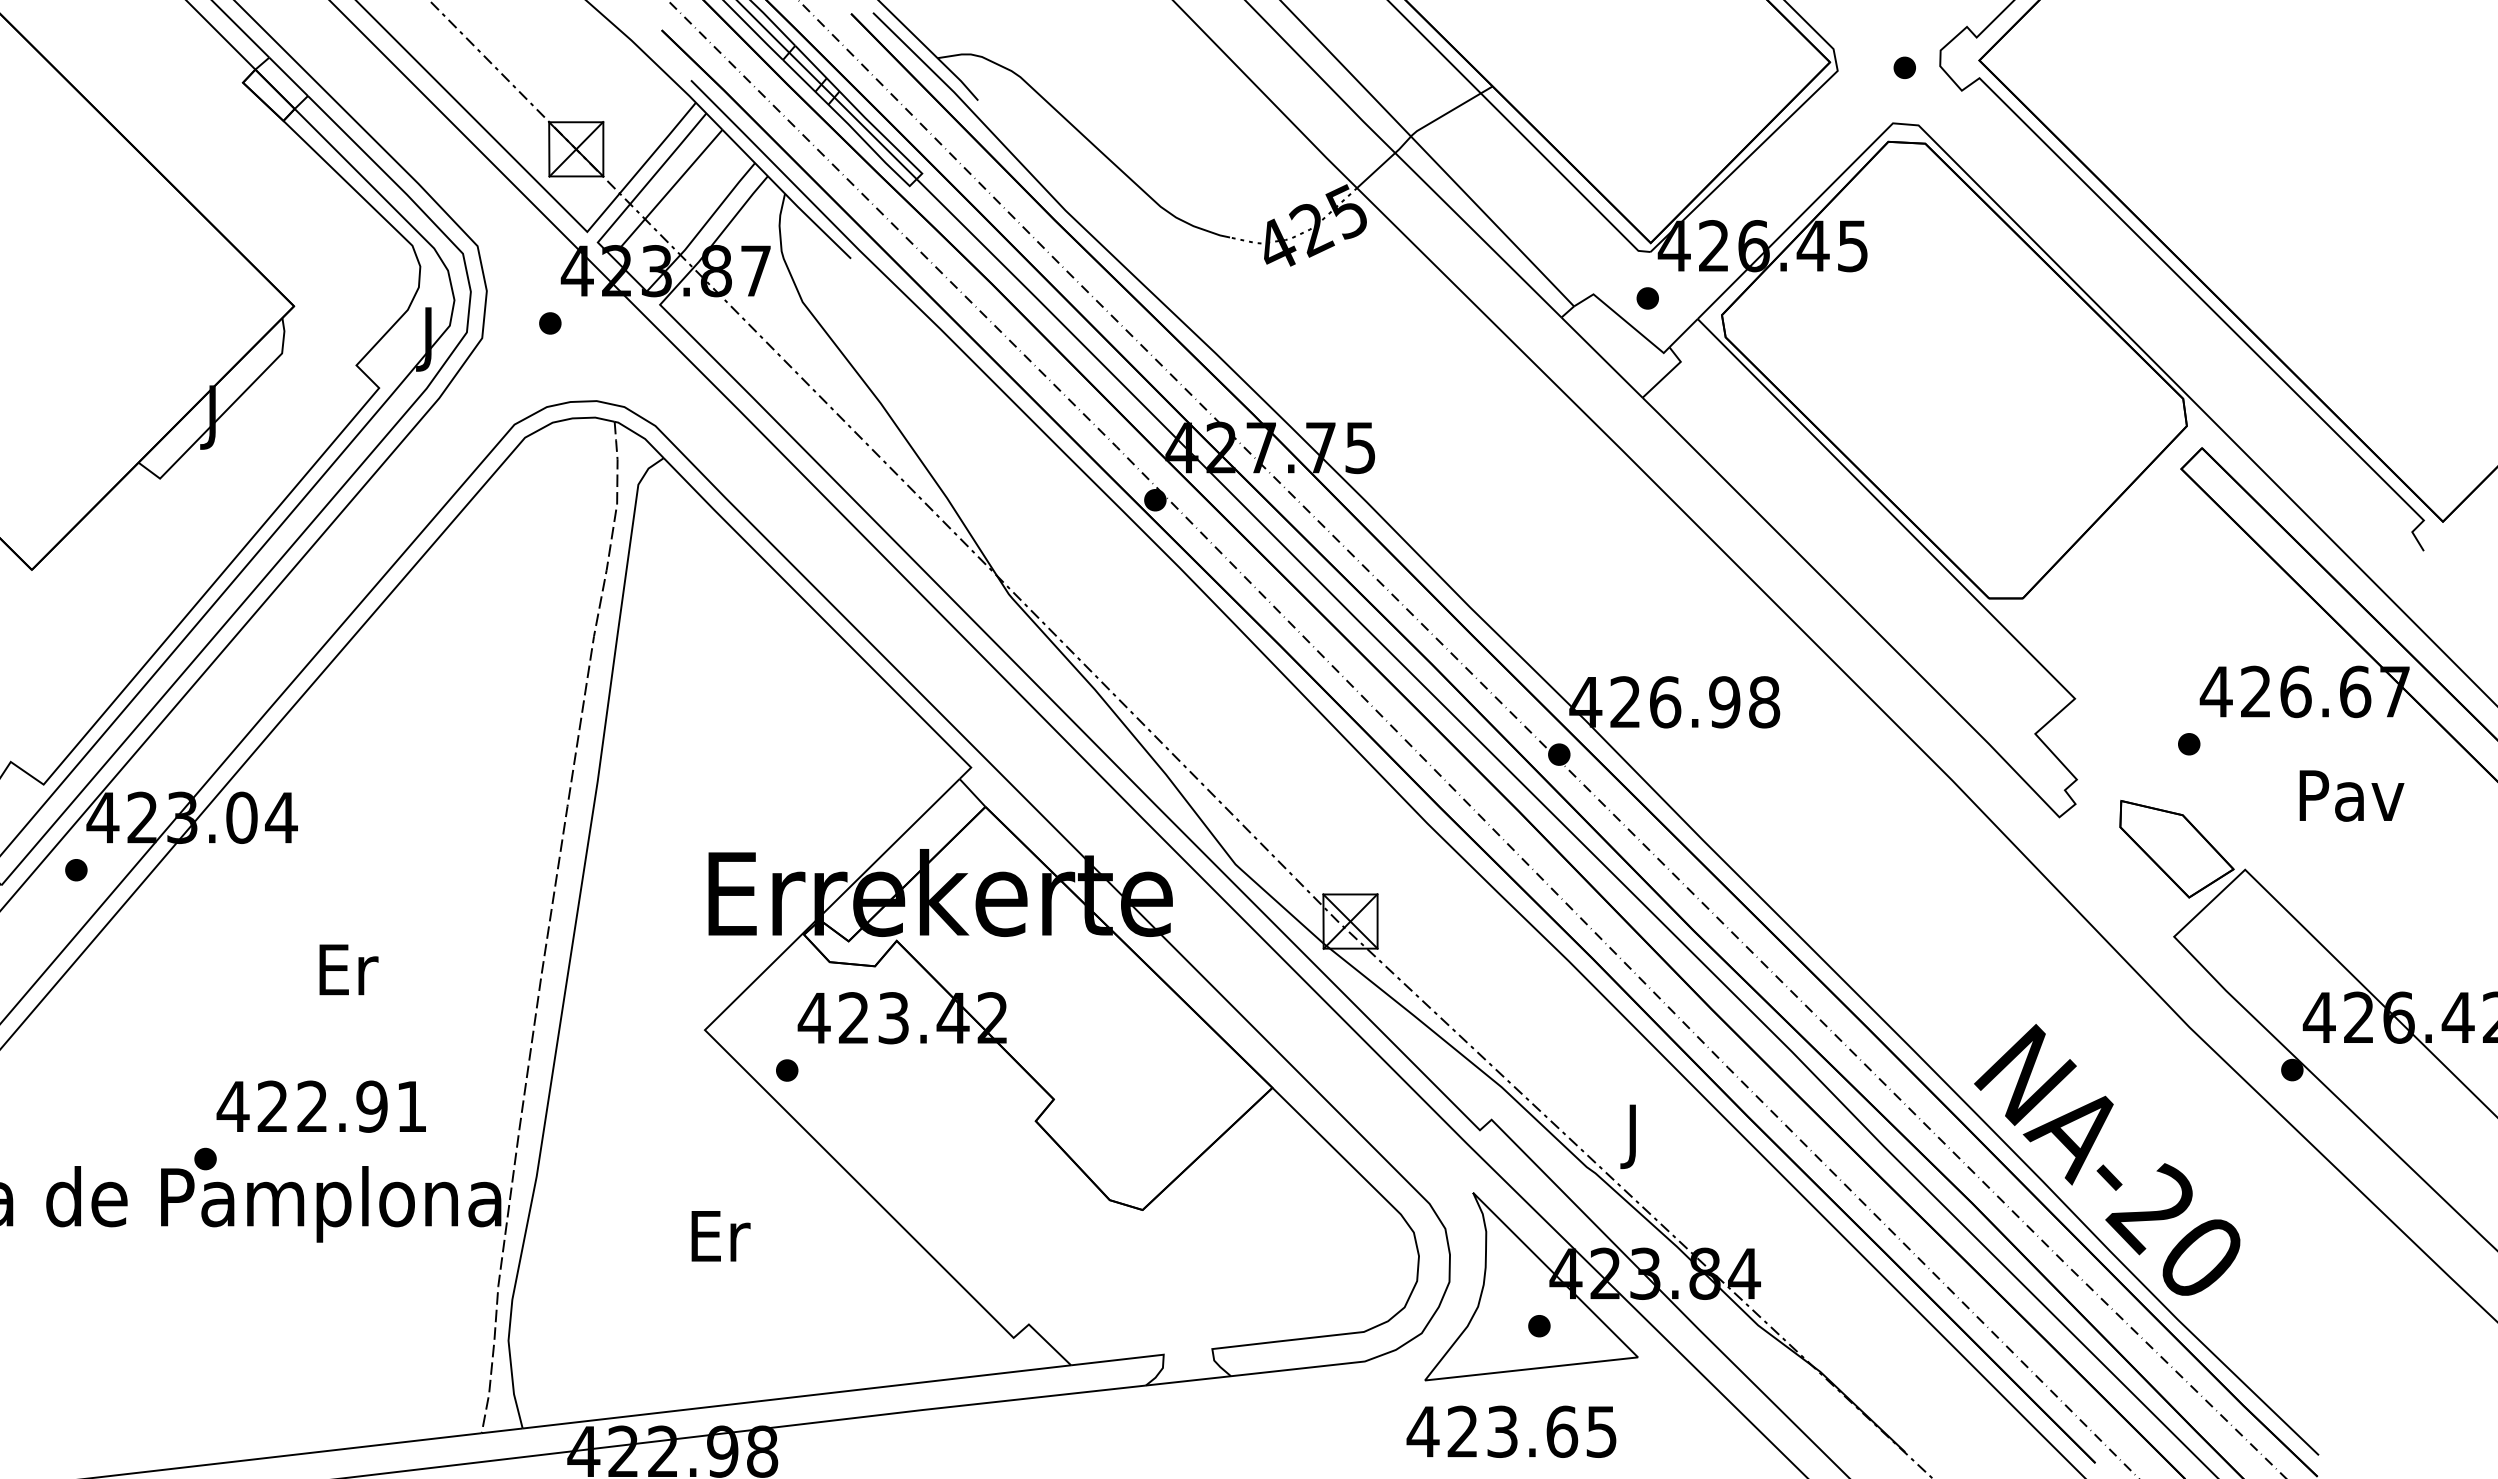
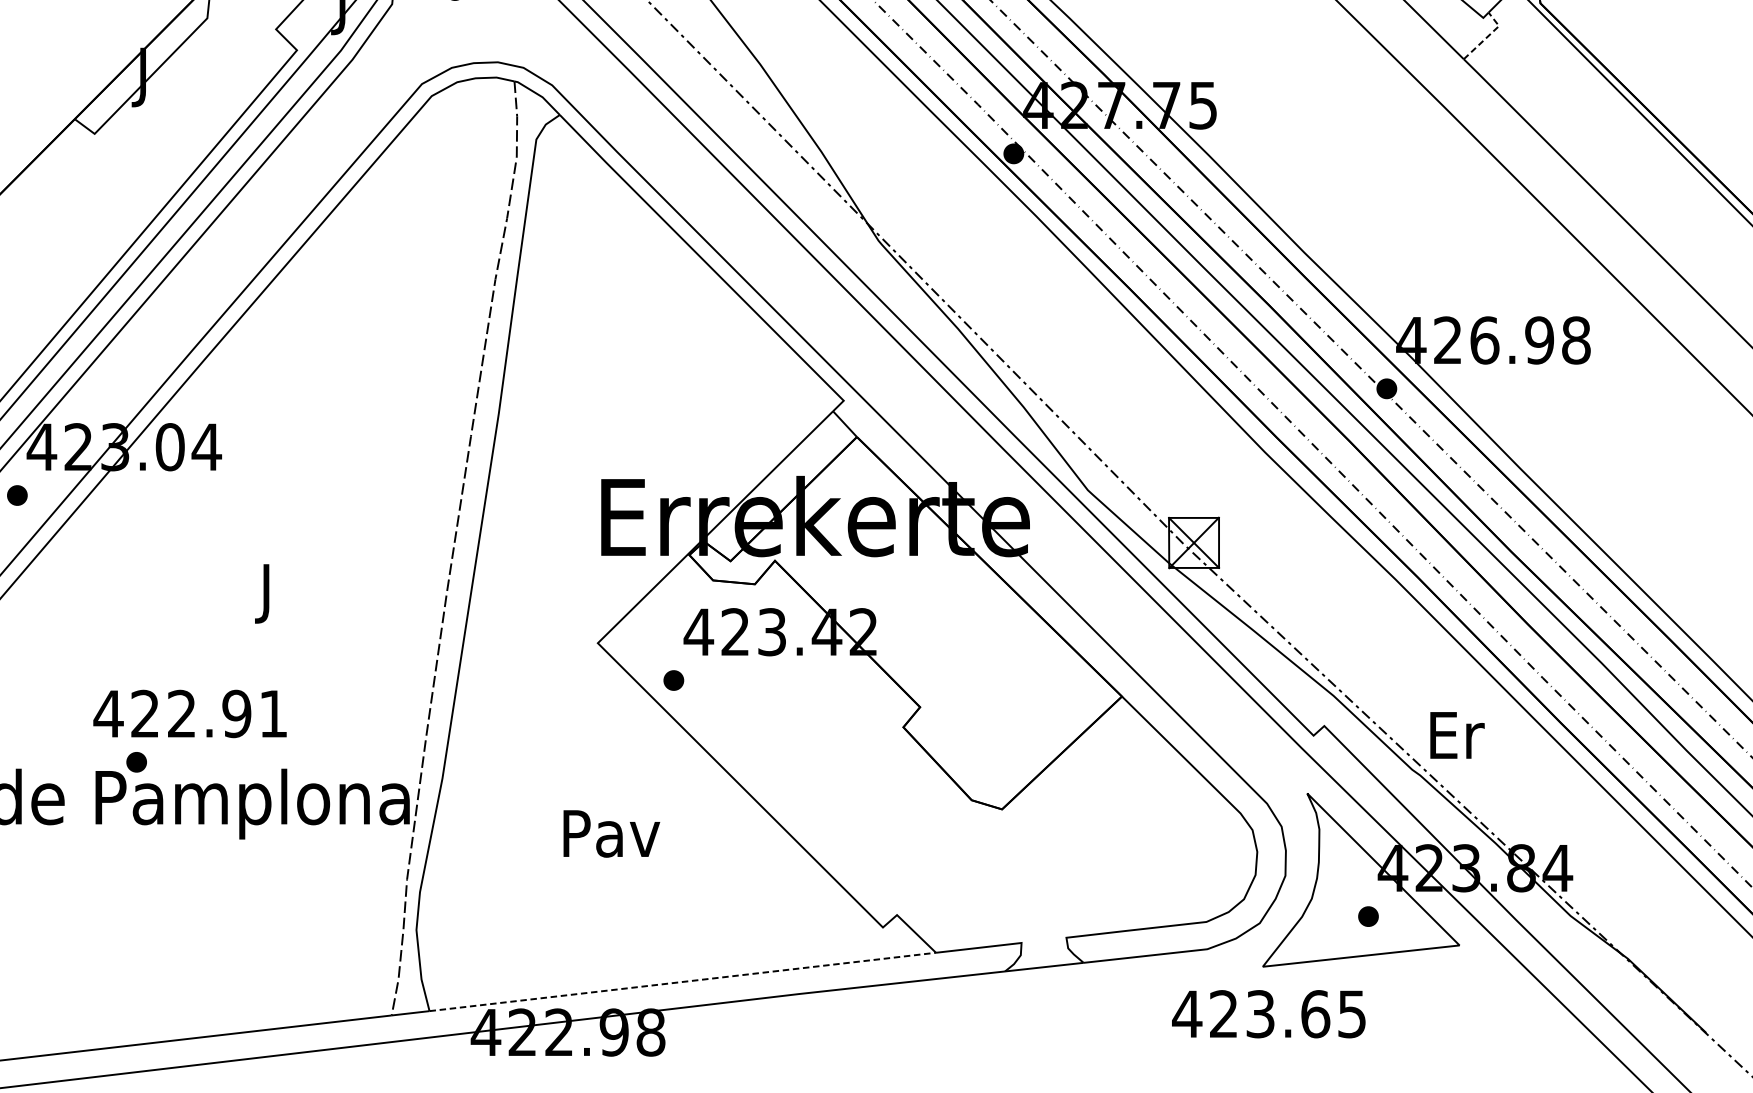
line: (1669, 372) -> (1488, 35), solid -> dashed
text: (348, 976) -> (268, 593), Er -> J
text: (320, 1106) -> (189, 713), moved
text: (1635, 1136) -> (1457, 741), J -> Er
text: (719, 1236) -> (611, 833), Er -> Pav
line: (797, 1396) -> (683, 981), solid -> dashed
text: (1511, 1431) -> (1268, 1013), moved

